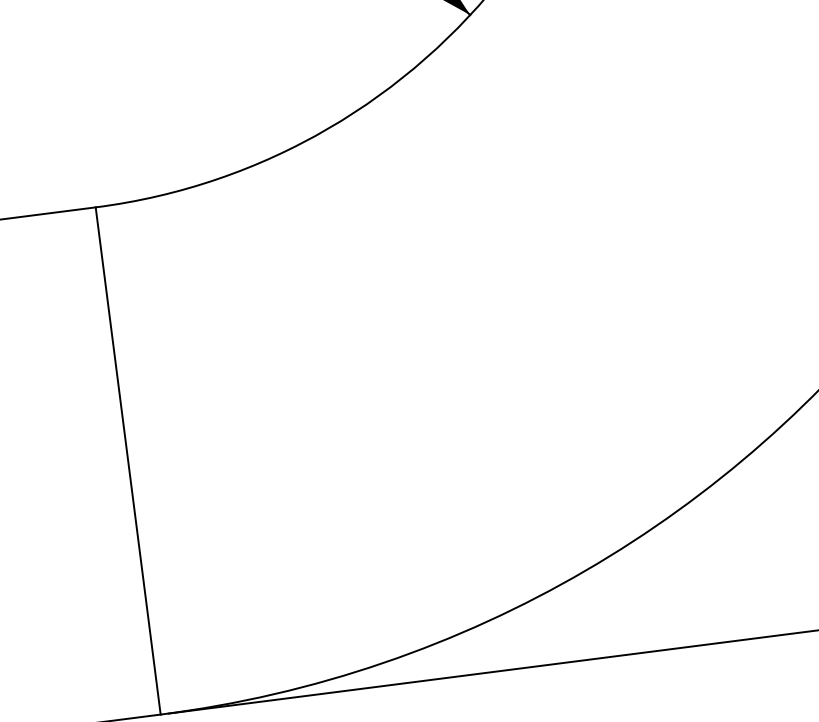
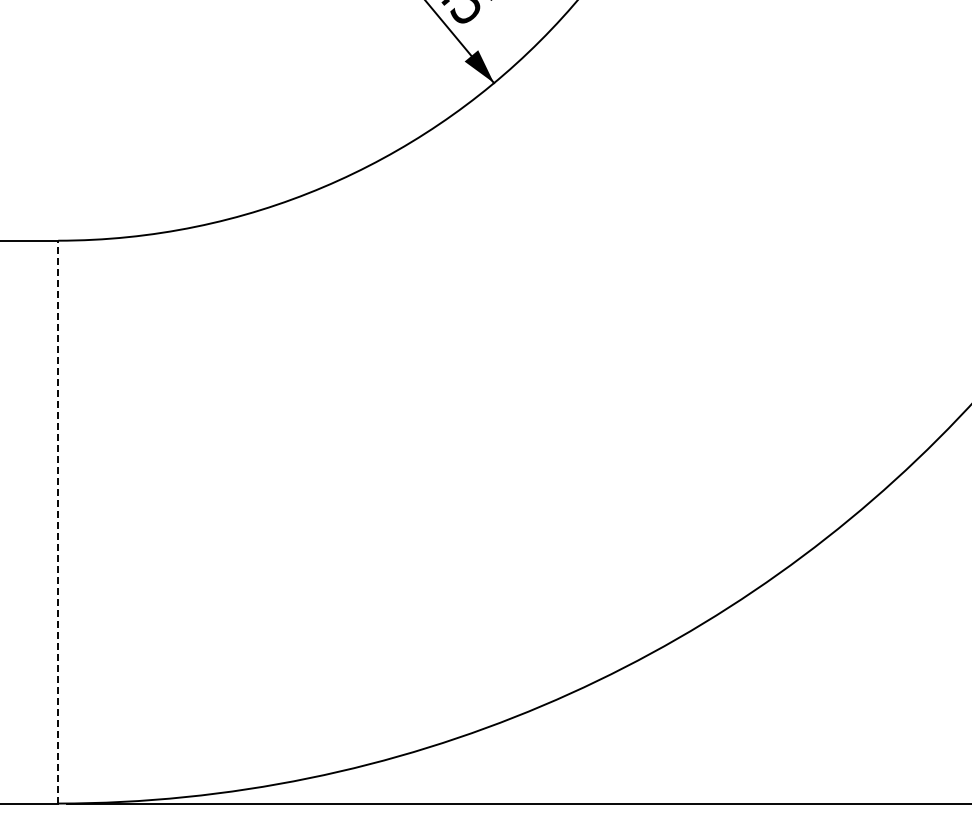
line: (128, 460) -> (58, 521), solid -> dashed

